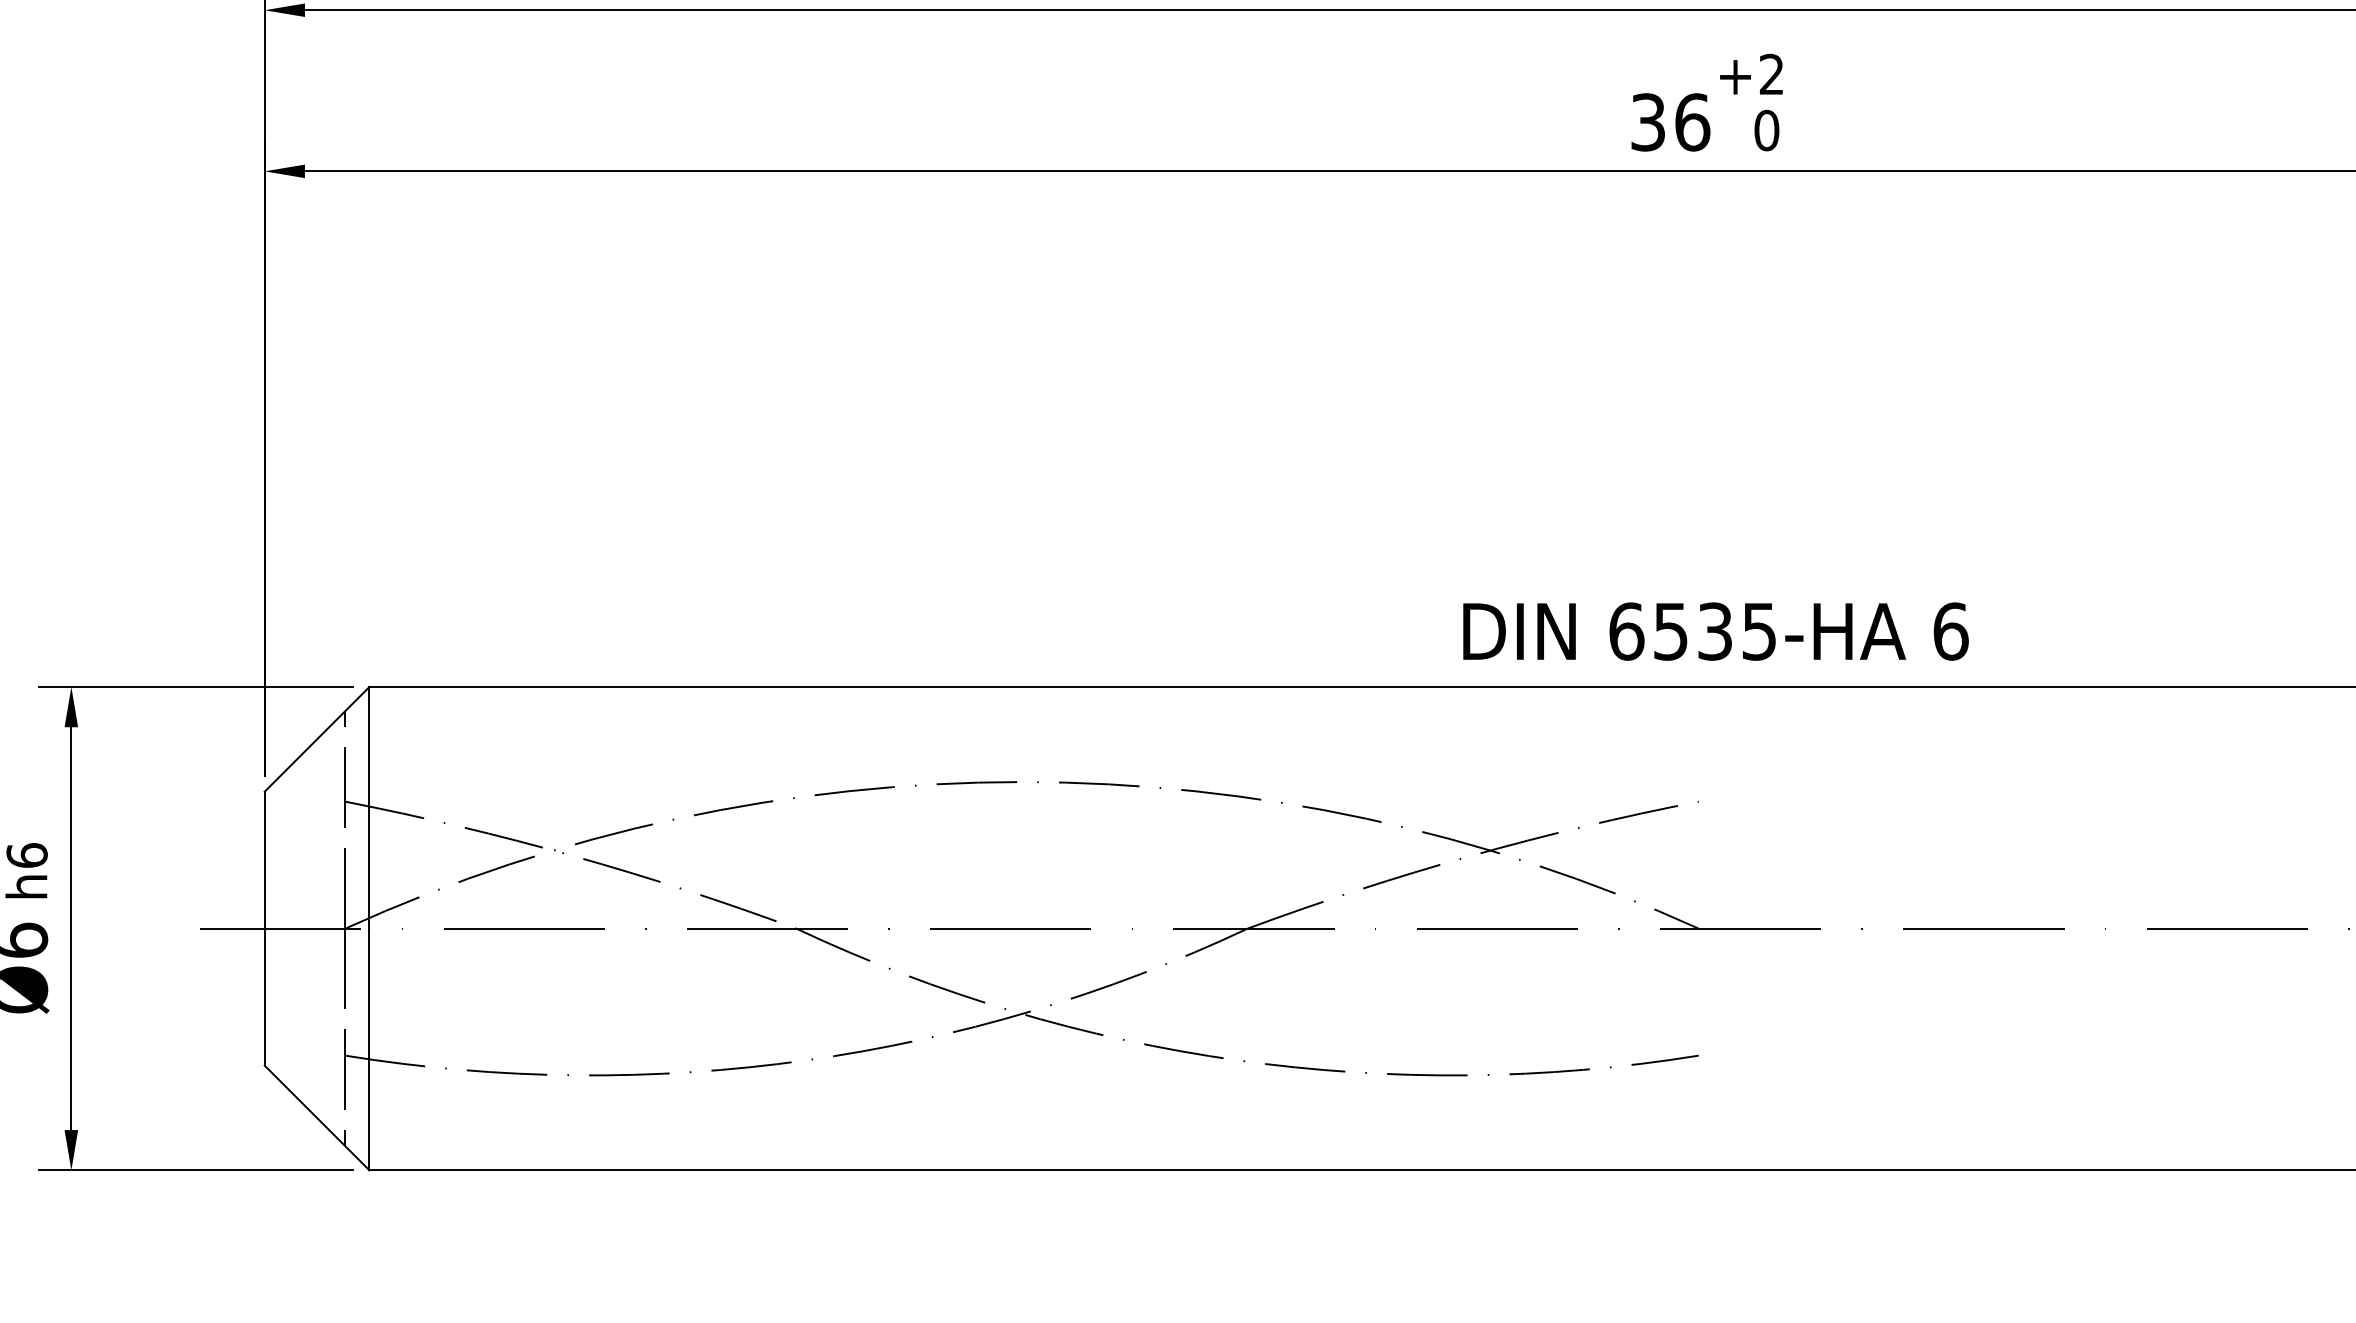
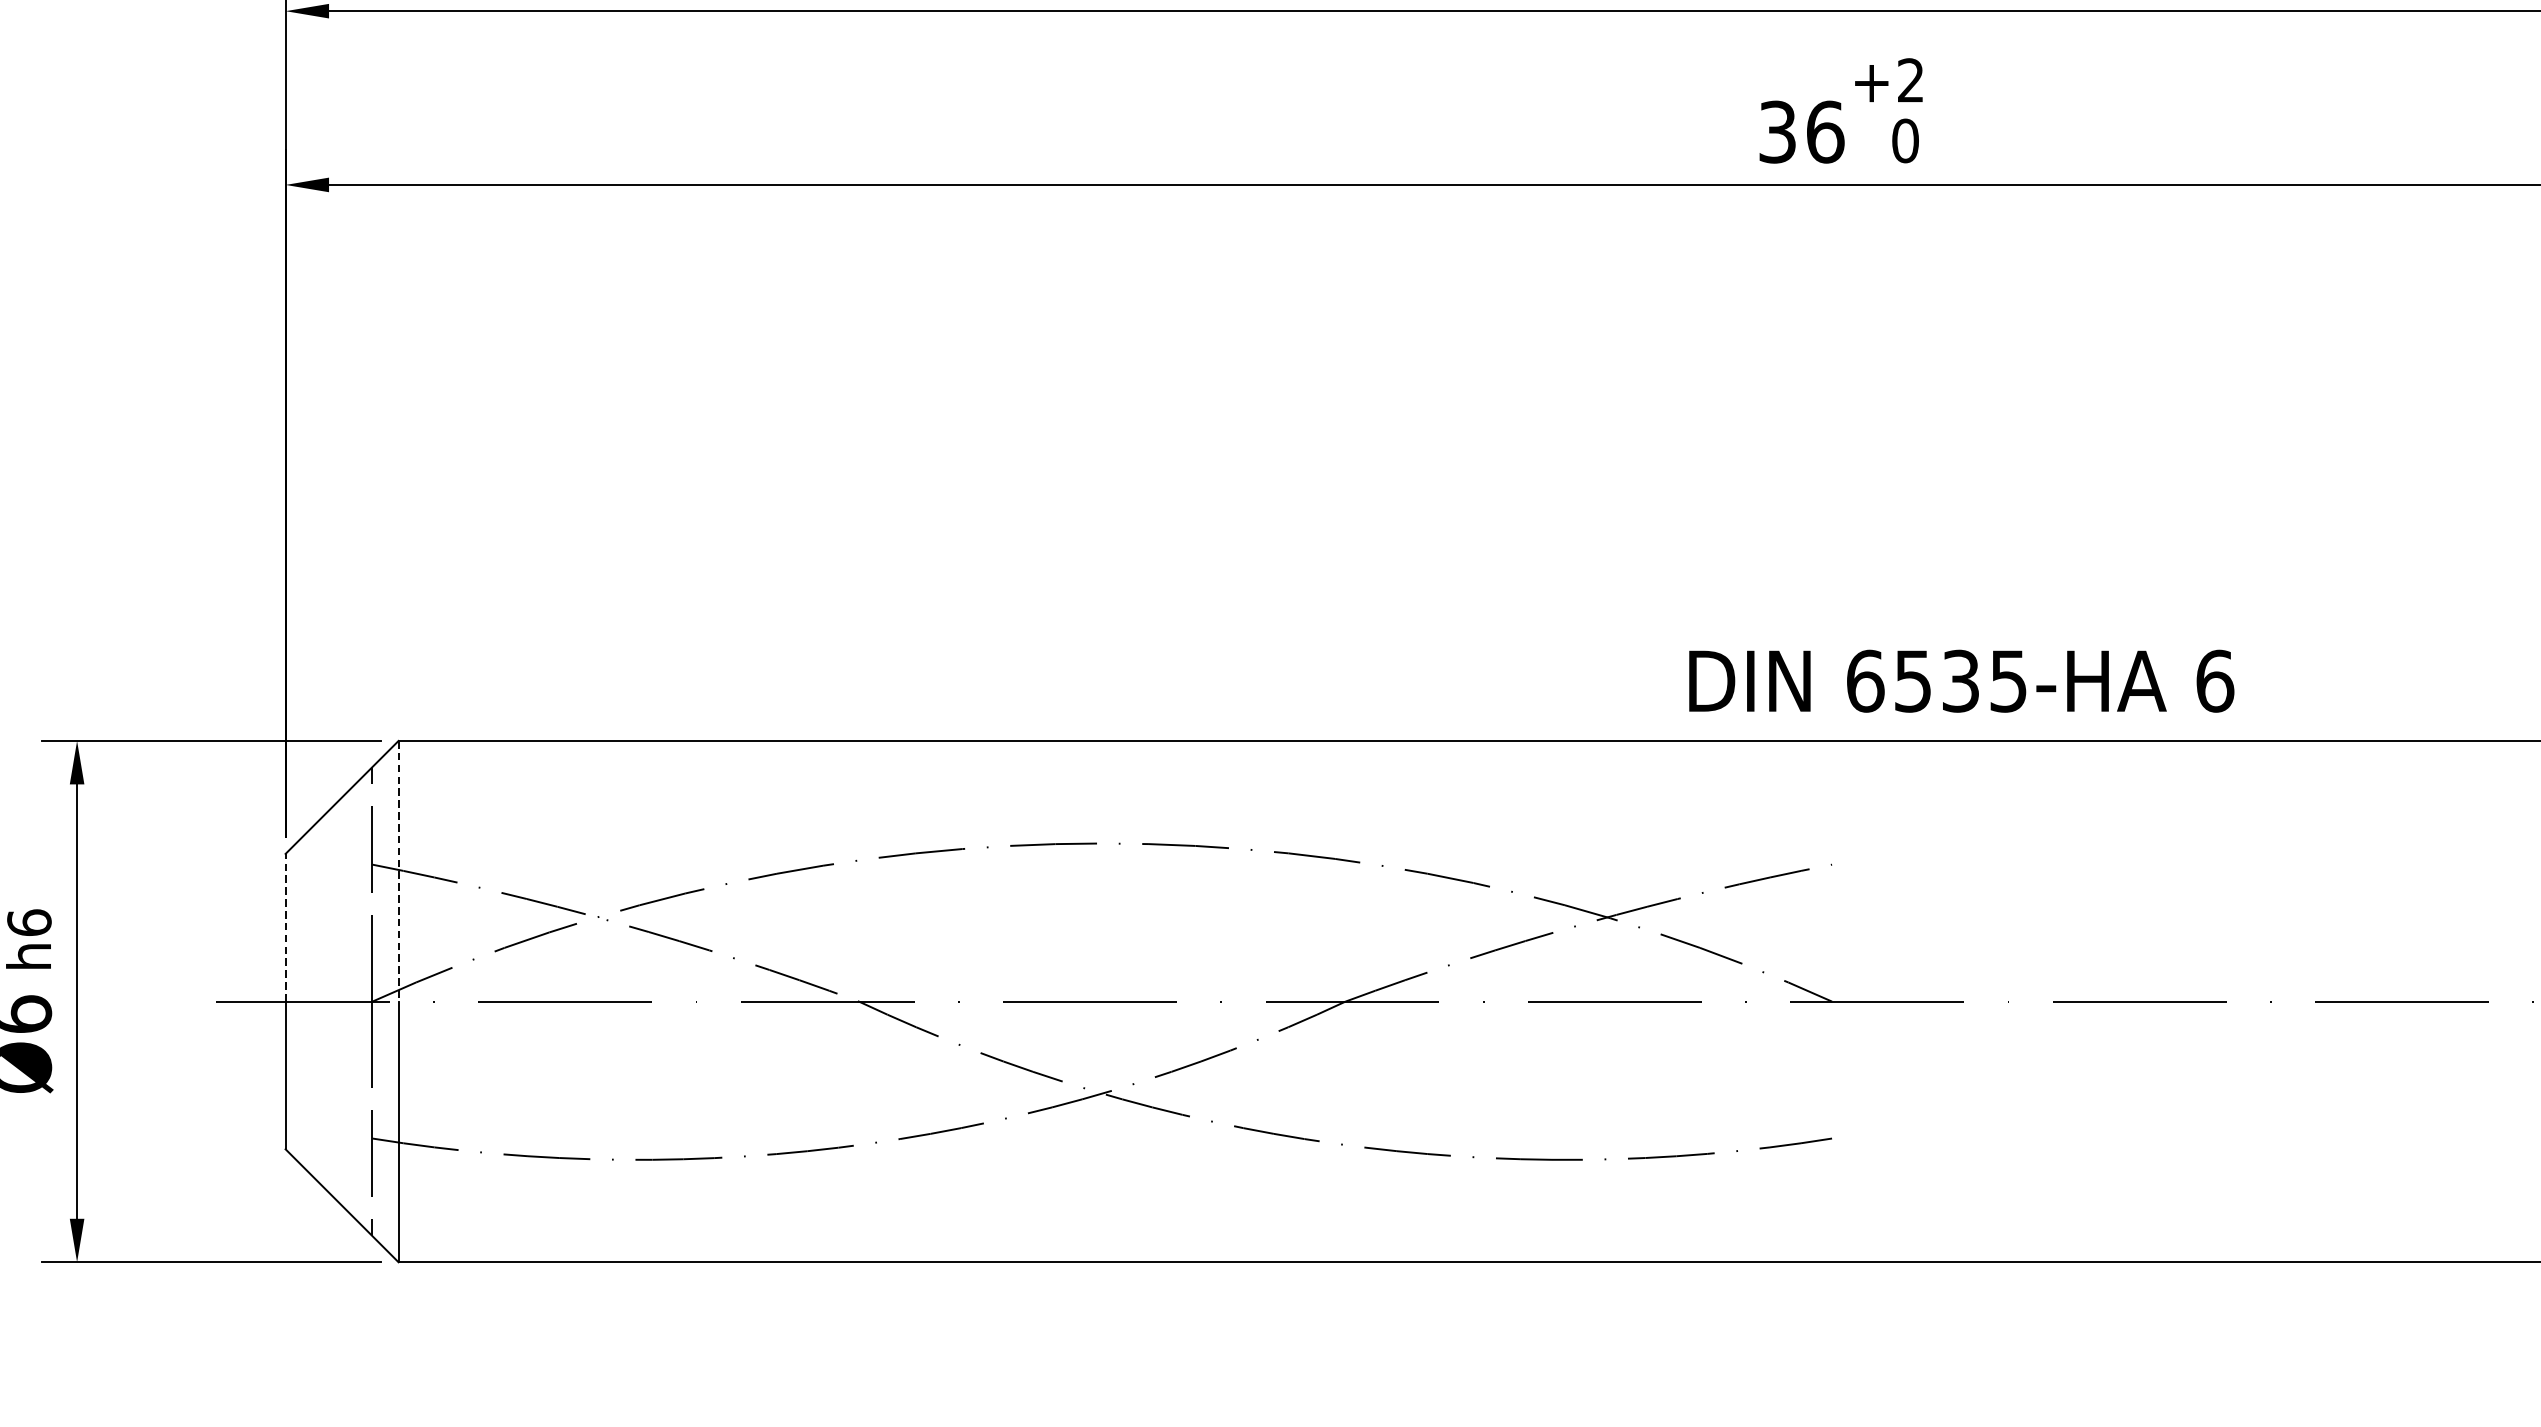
text: (1715, 631) -> (1961, 681), moved
line: (369, 807) -> (398, 870), solid -> dashed
line: (264, 859) -> (285, 927), solid -> dashed

